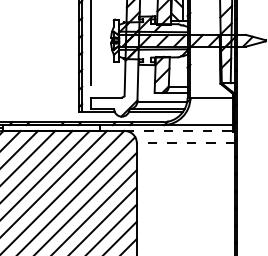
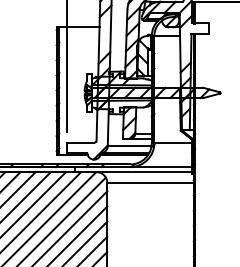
line: (179, 131) -> (144, 172), dashed -> solid
line: (186, 142) -> (150, 182), dashed -> solid

